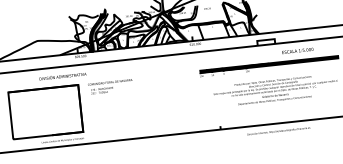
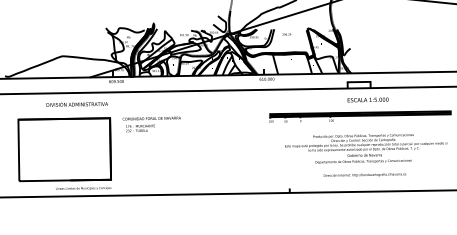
text: (297, 50) -> (367, 99), moved
text: (62, 76) -> (76, 104), moved
text: (278, 130) -> (364, 174), moved

